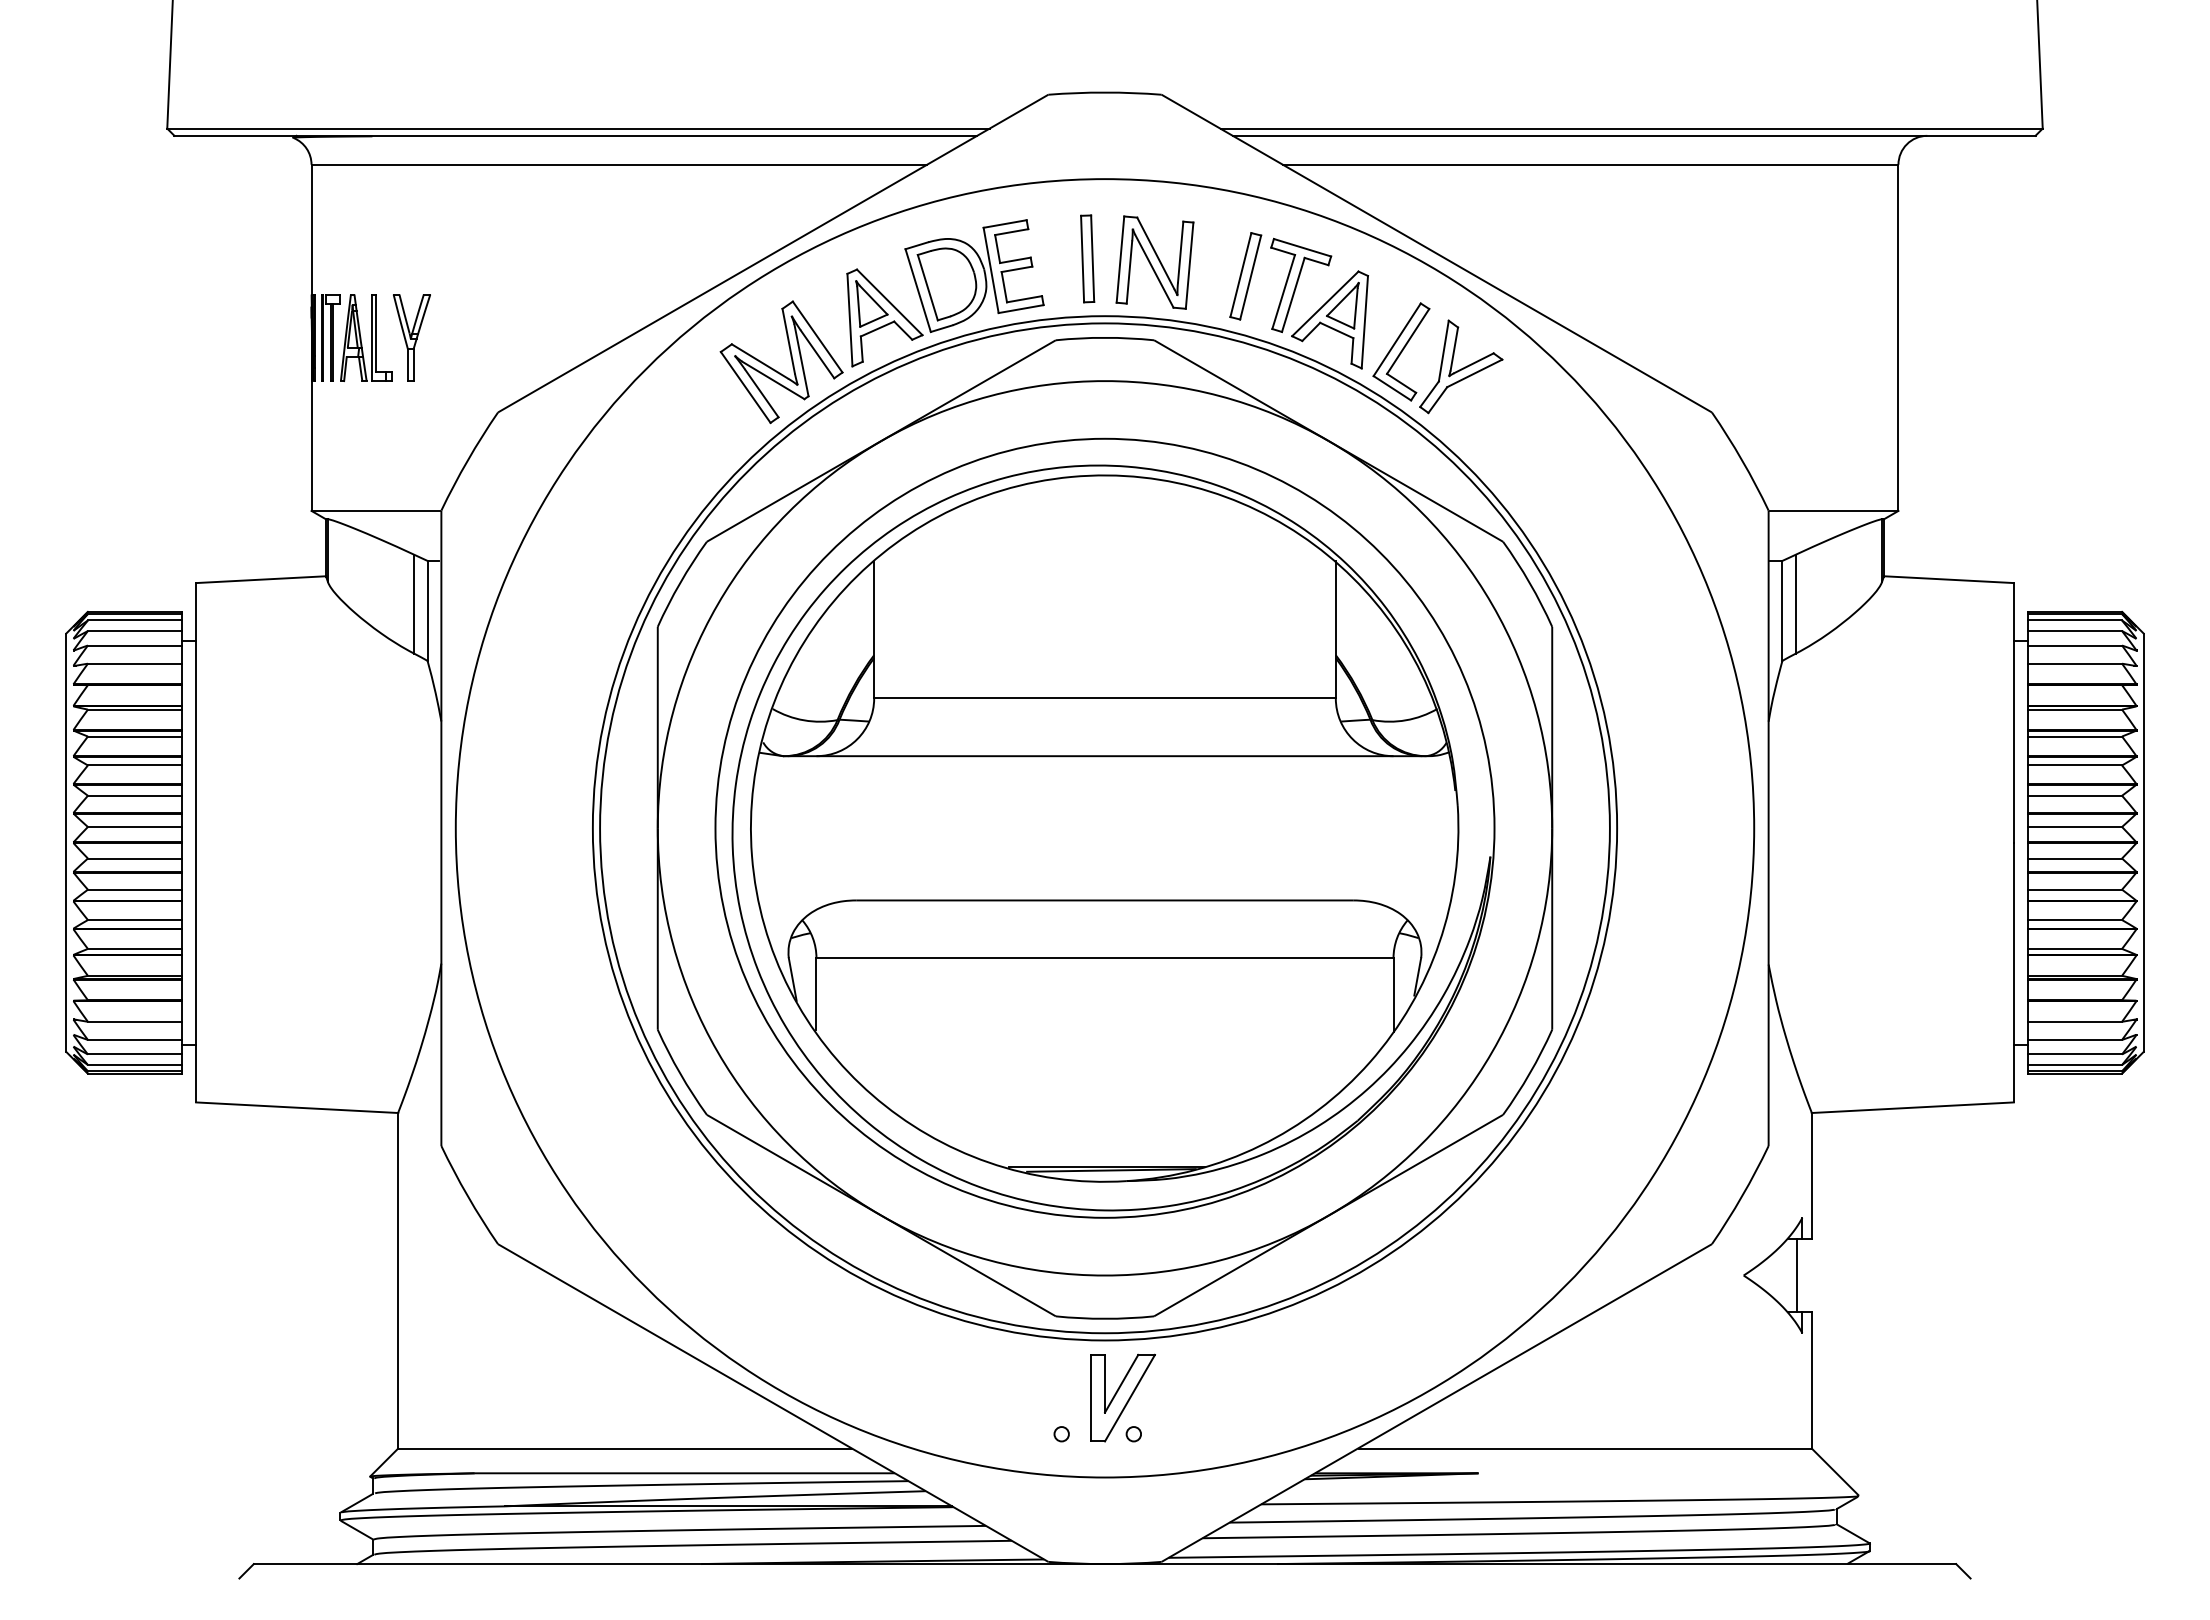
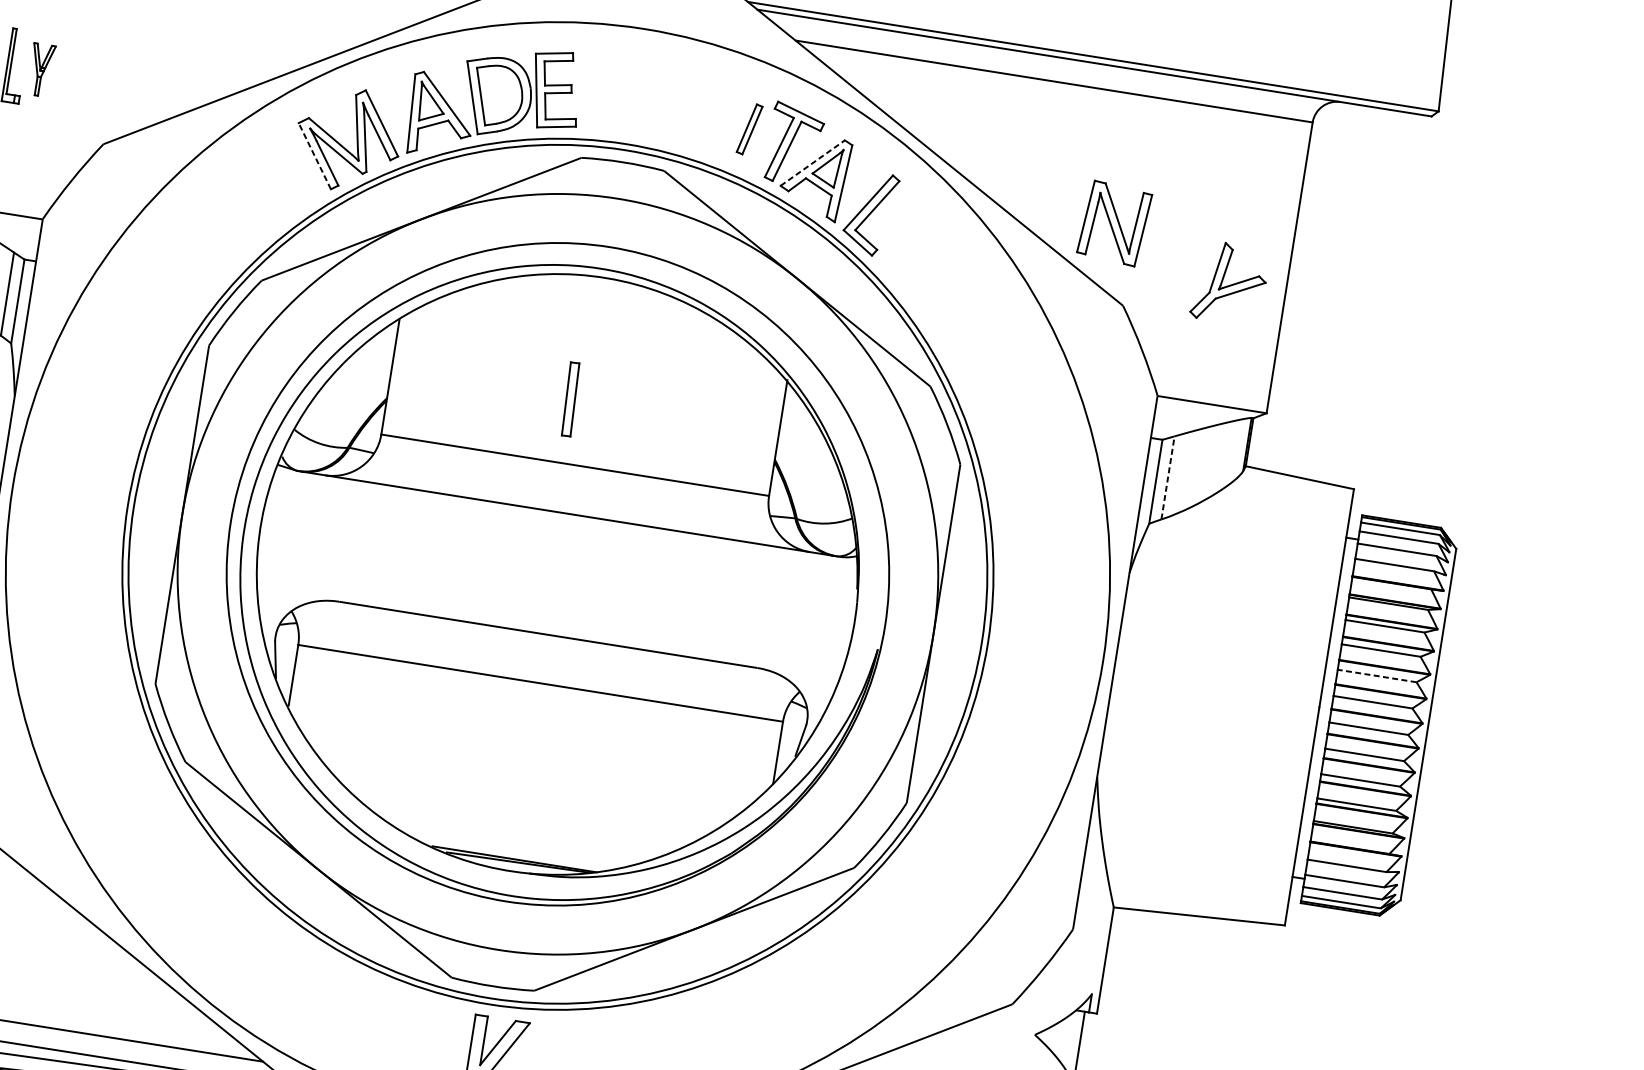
part: (1087, 258) -> (570, 399), moved
part: (1154, 262) -> (1114, 223), moved
part: (1245, 276) -> (749, 129), size x0.7
line: (1325, 303) -> (812, 162), solid -> dashed
part: (411, 337) -> (40, 69), size x0.7
part: (1461, 366) -> (1230, 283), moved
line: (745, 387) -> (314, 156), solid -> dashed
line: (1795, 603) -> (1167, 477), solid -> dashed
line: (2075, 795) -> (1377, 675), solid -> dashed

